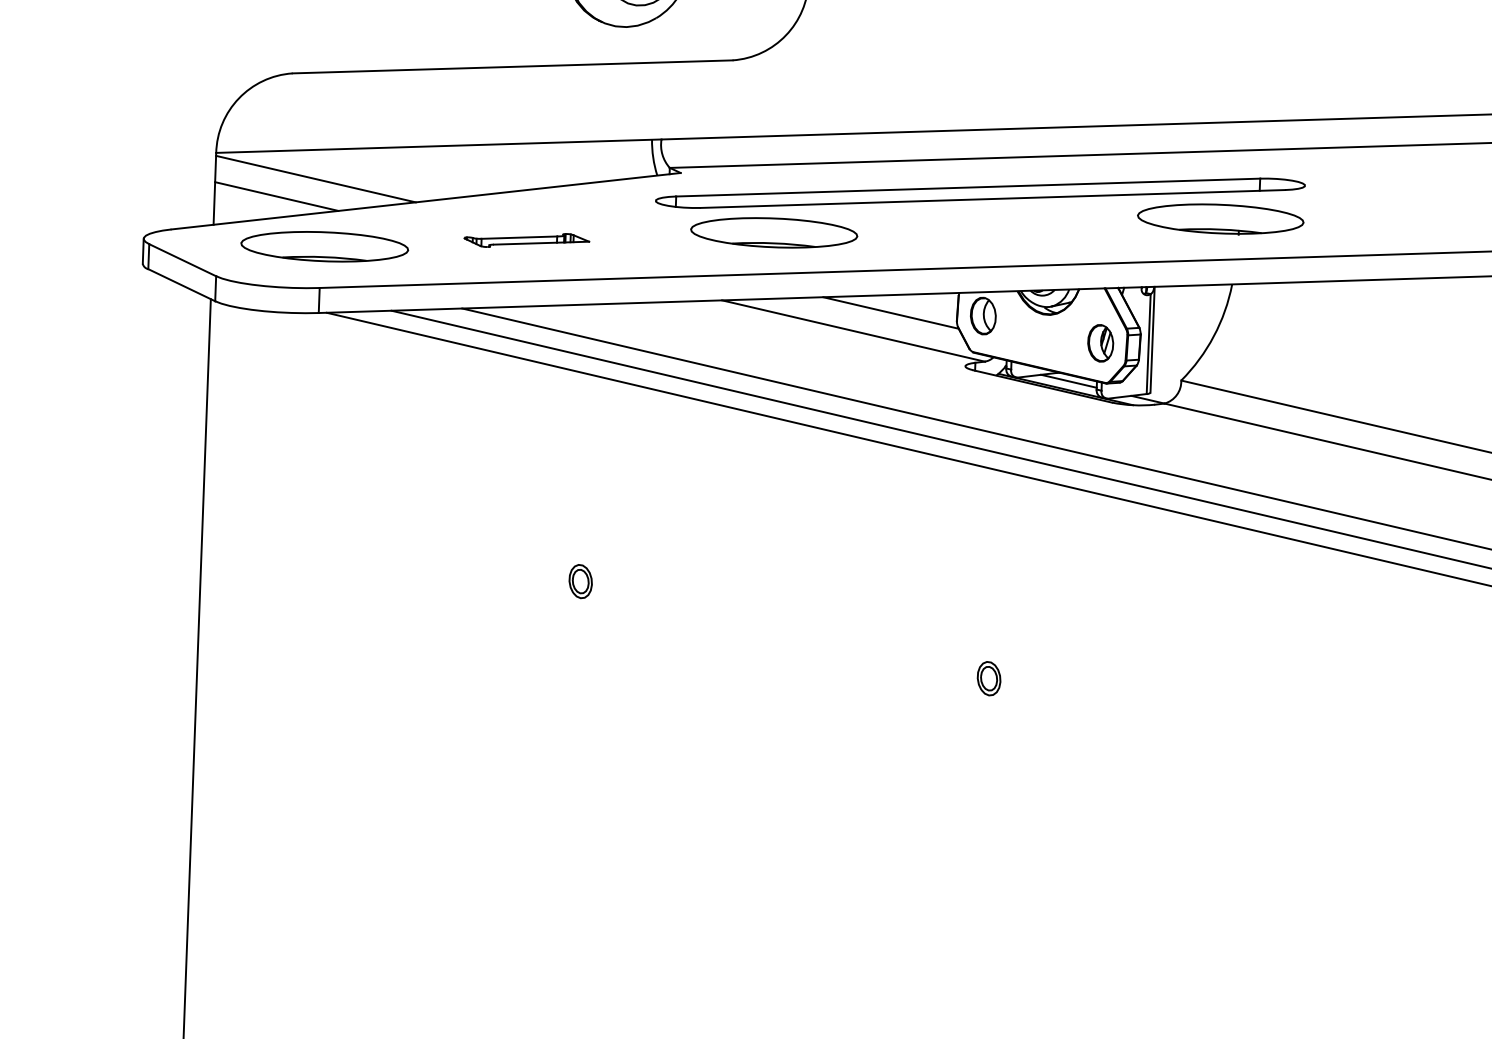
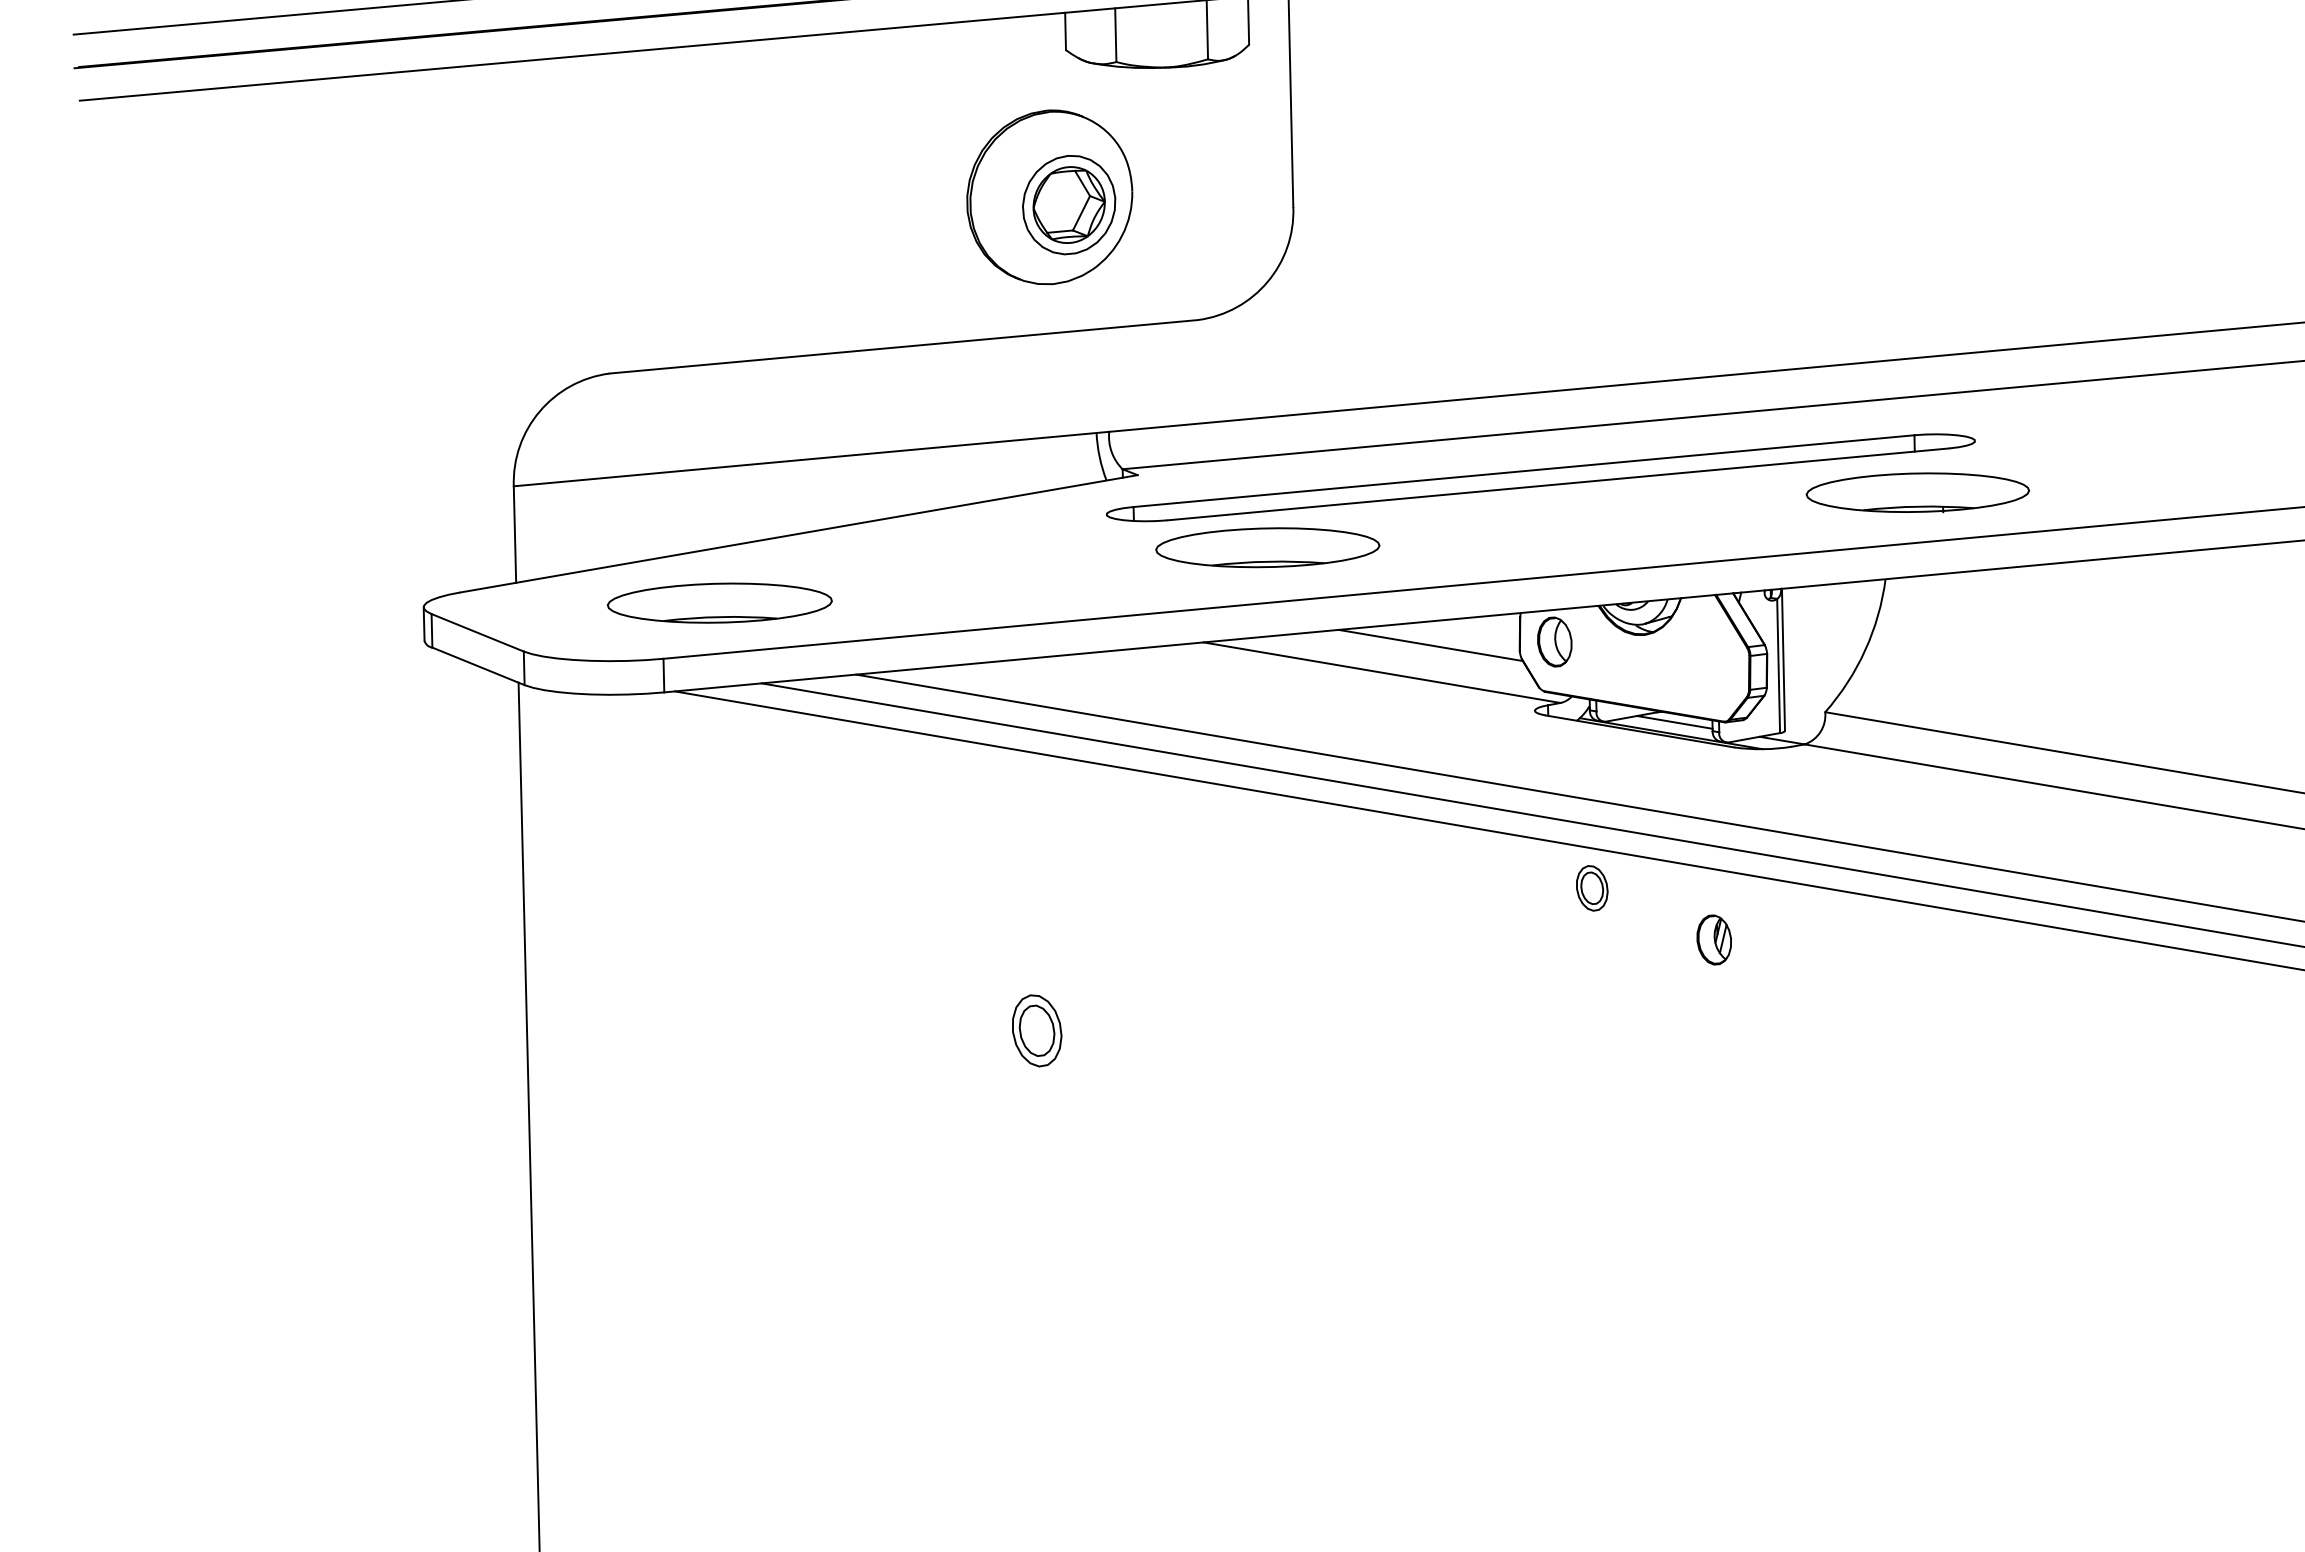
line: (315, 179) -> (649, 513), removed
line: (276, 196) -> (598, 539), removed
part: (1220, 218) -> (1917, 492), moved
part: (526, 240) -> (936, 578), removed
part: (324, 246) -> (719, 602), moved
part: (1100, 342) -> (1713, 939), moved
part: (580, 581) -> (1037, 1030), size x1.6
part: (989, 678) -> (1592, 888), moved

